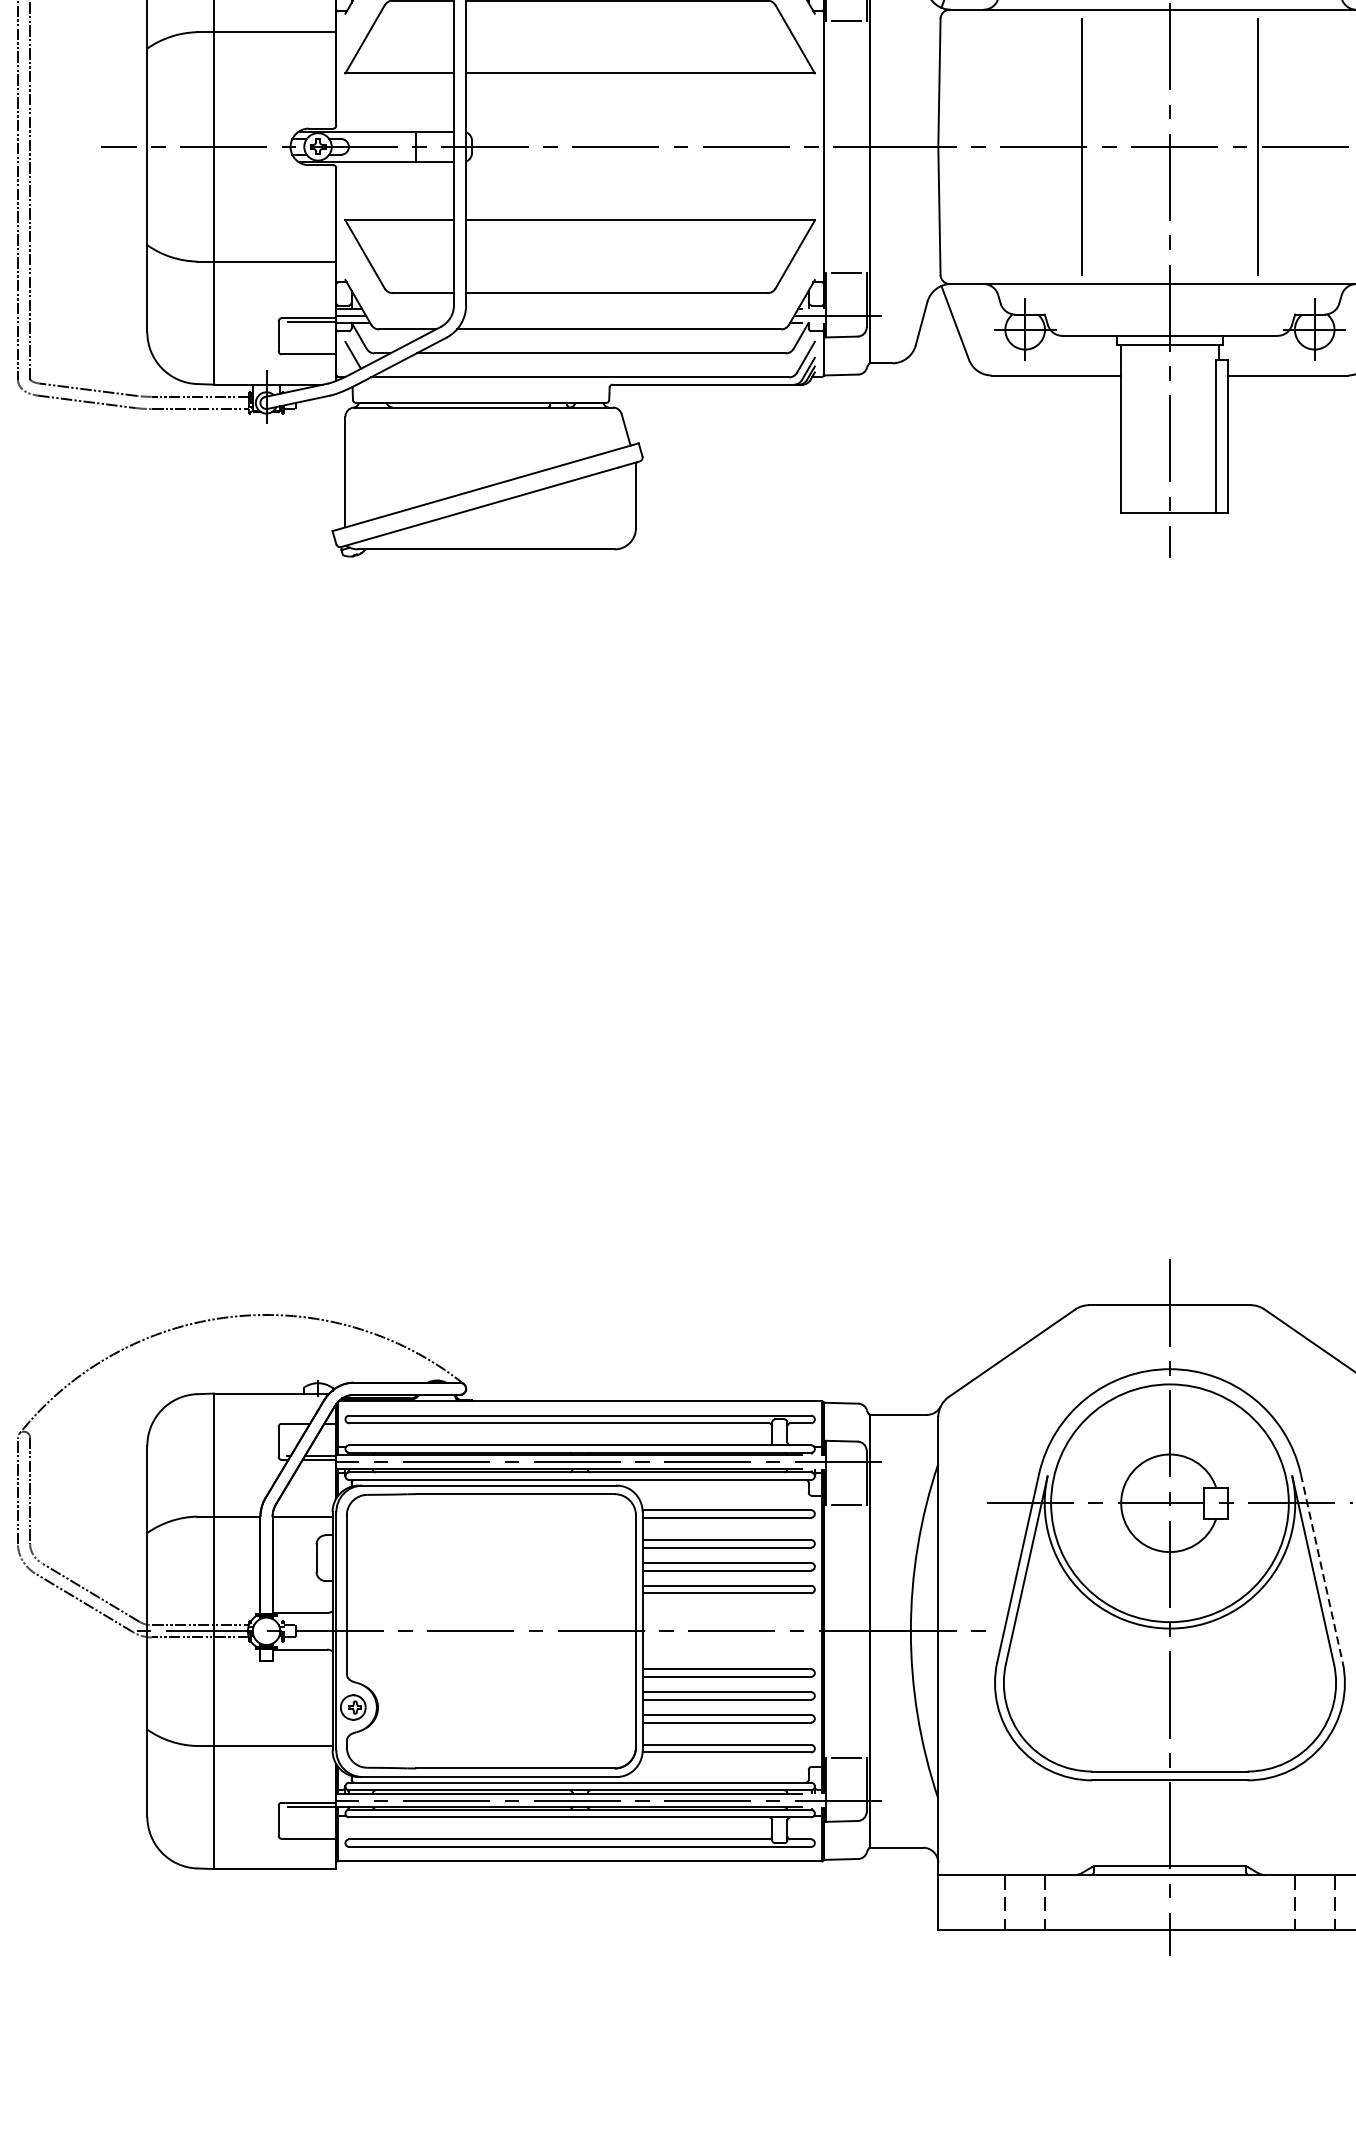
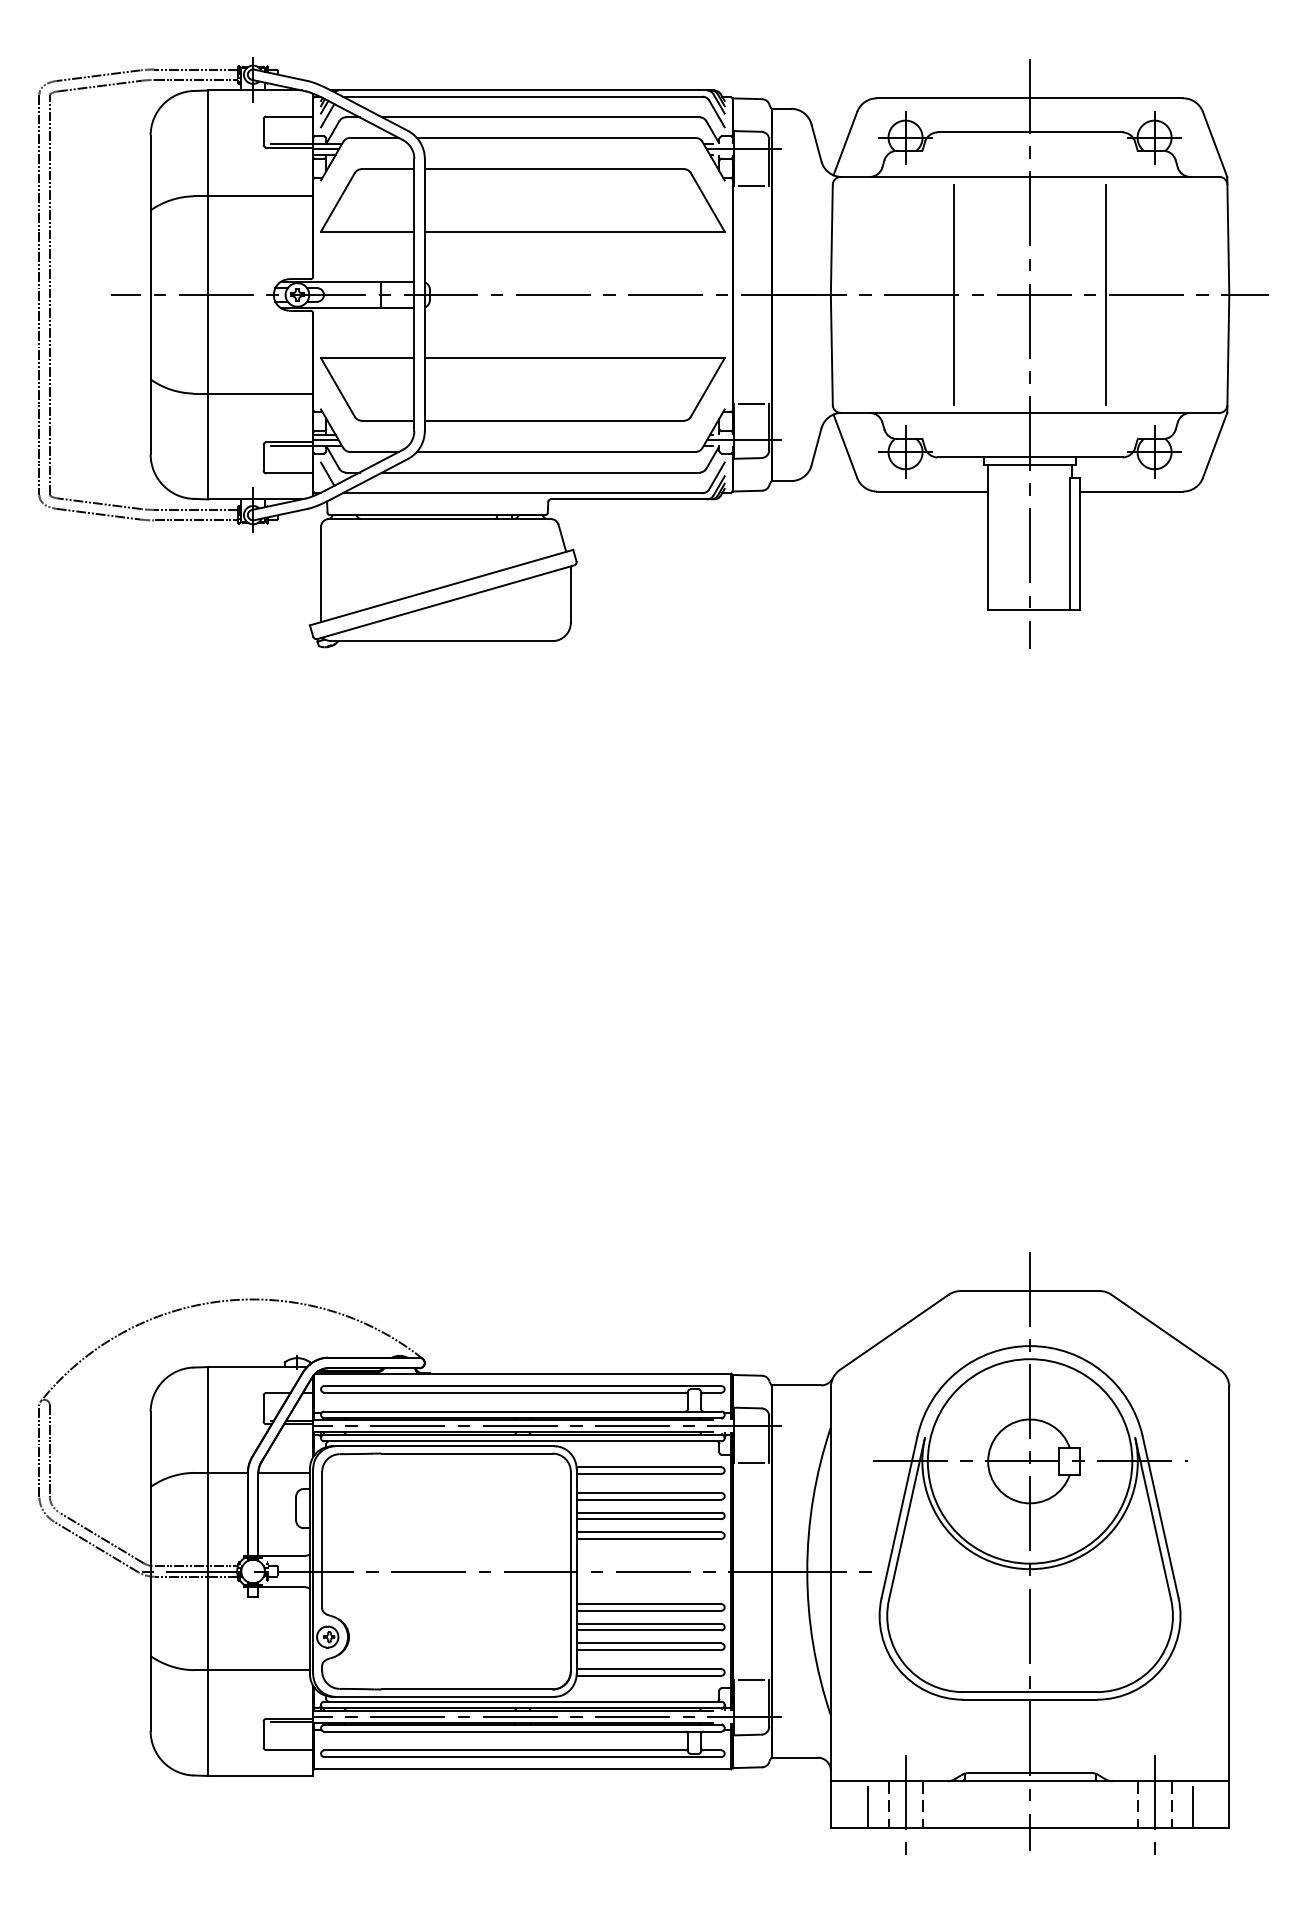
line: (1321, 1568) -> (1160, 1517), dashed -> solid
line: (1025, 1902) -> (905, 1804), added
line: (1314, 1902) -> (1154, 1804), added
line: (980, 1905) -> (867, 1807), added

